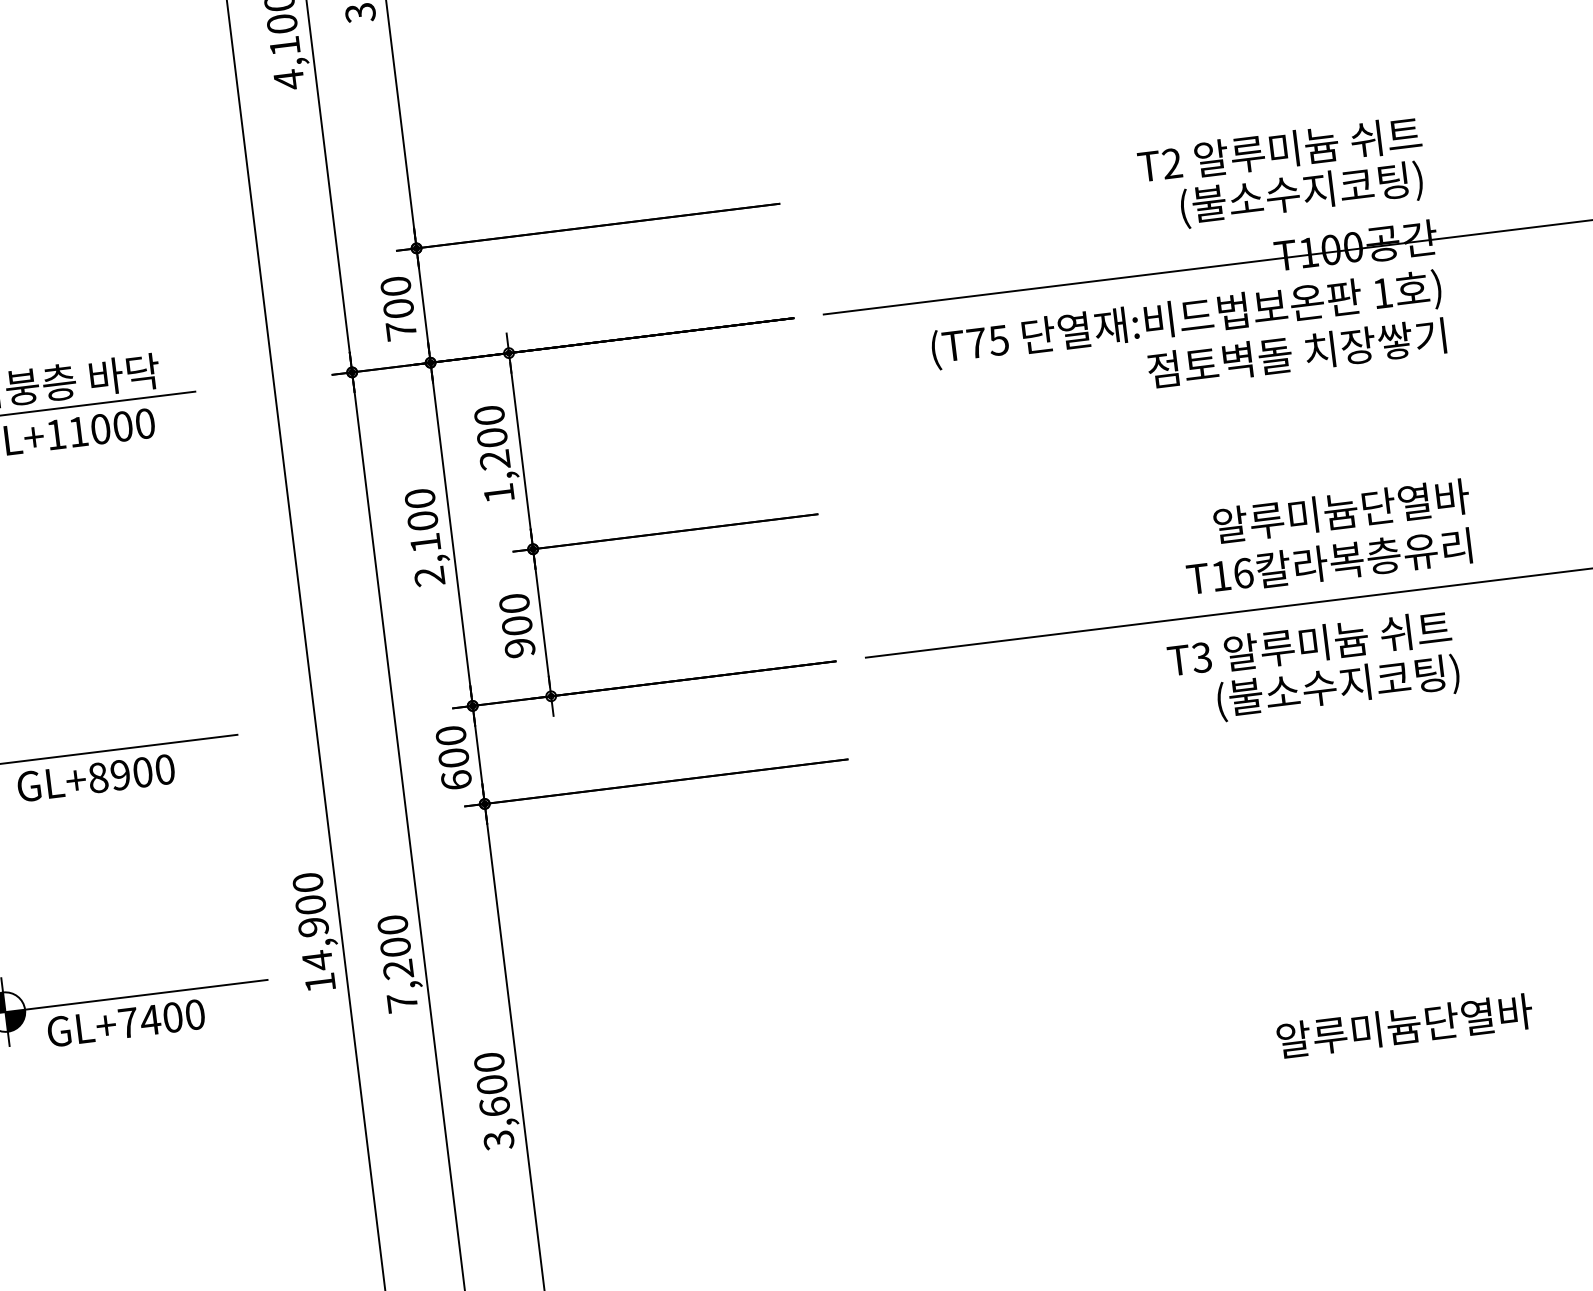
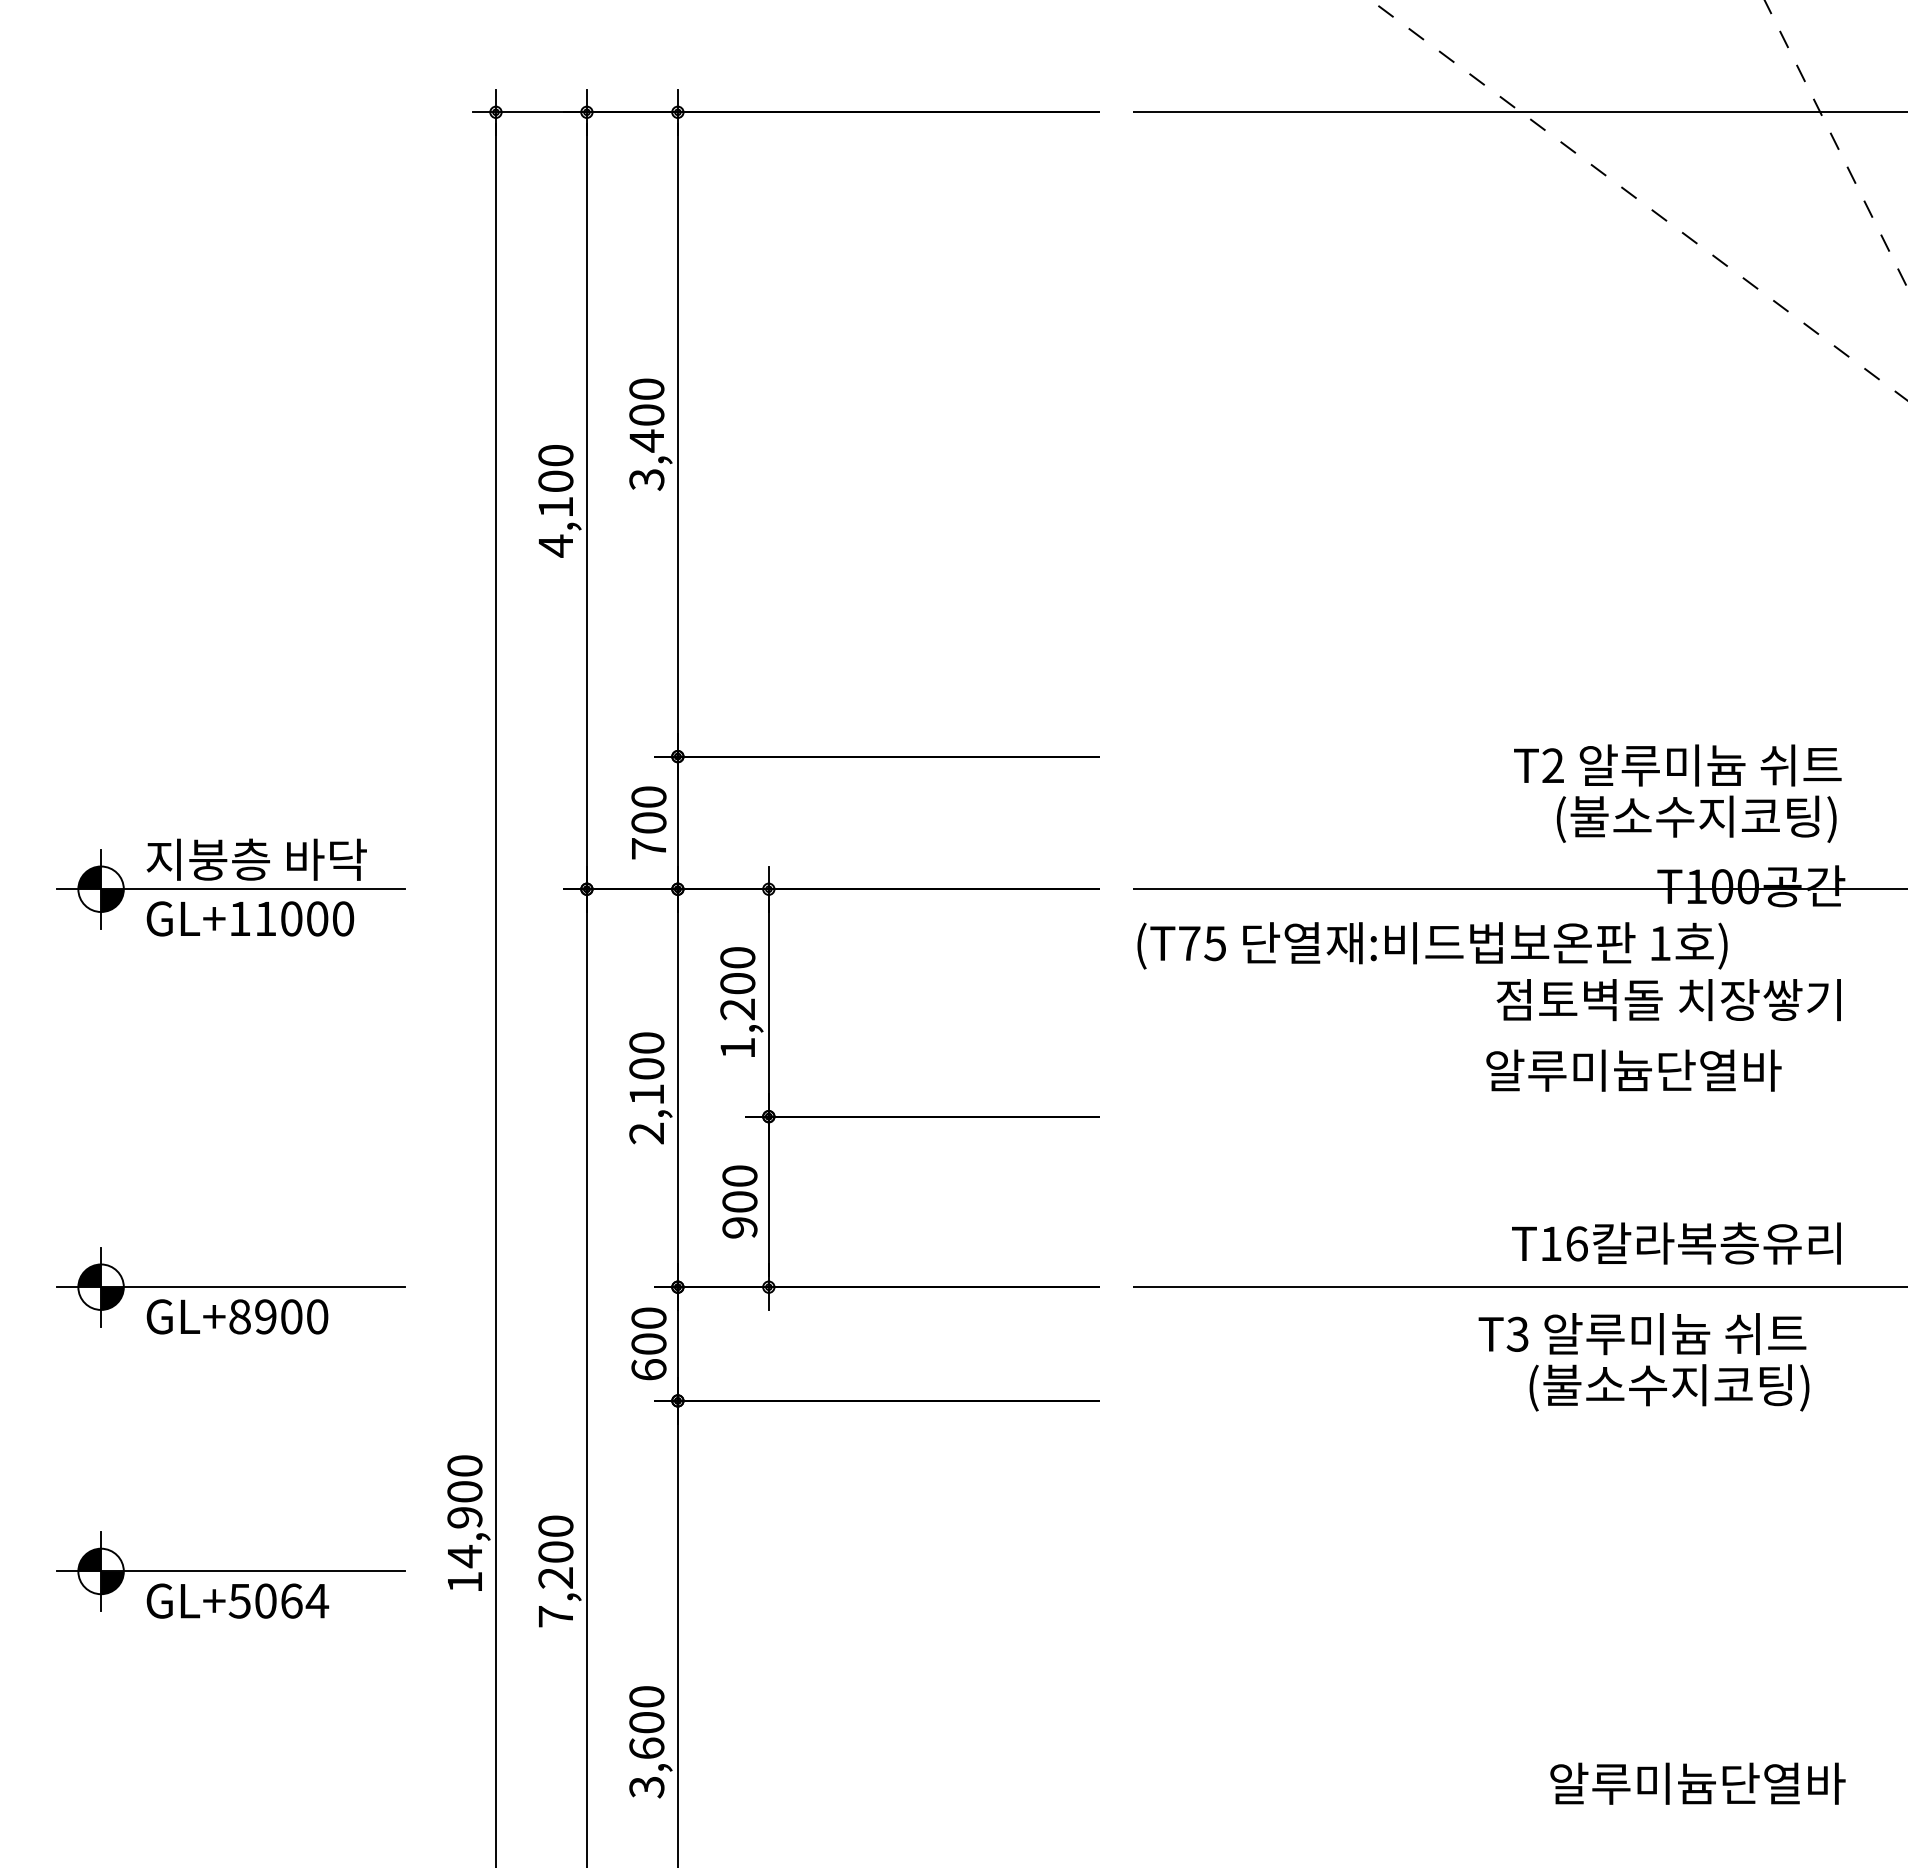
text: (1186, 319) -> (1432, 945), moved
text: (1341, 511) -> (1633, 1070), moved
text: (161, 1018) -> (278, 1600), GL+7400 -> GL+5064

